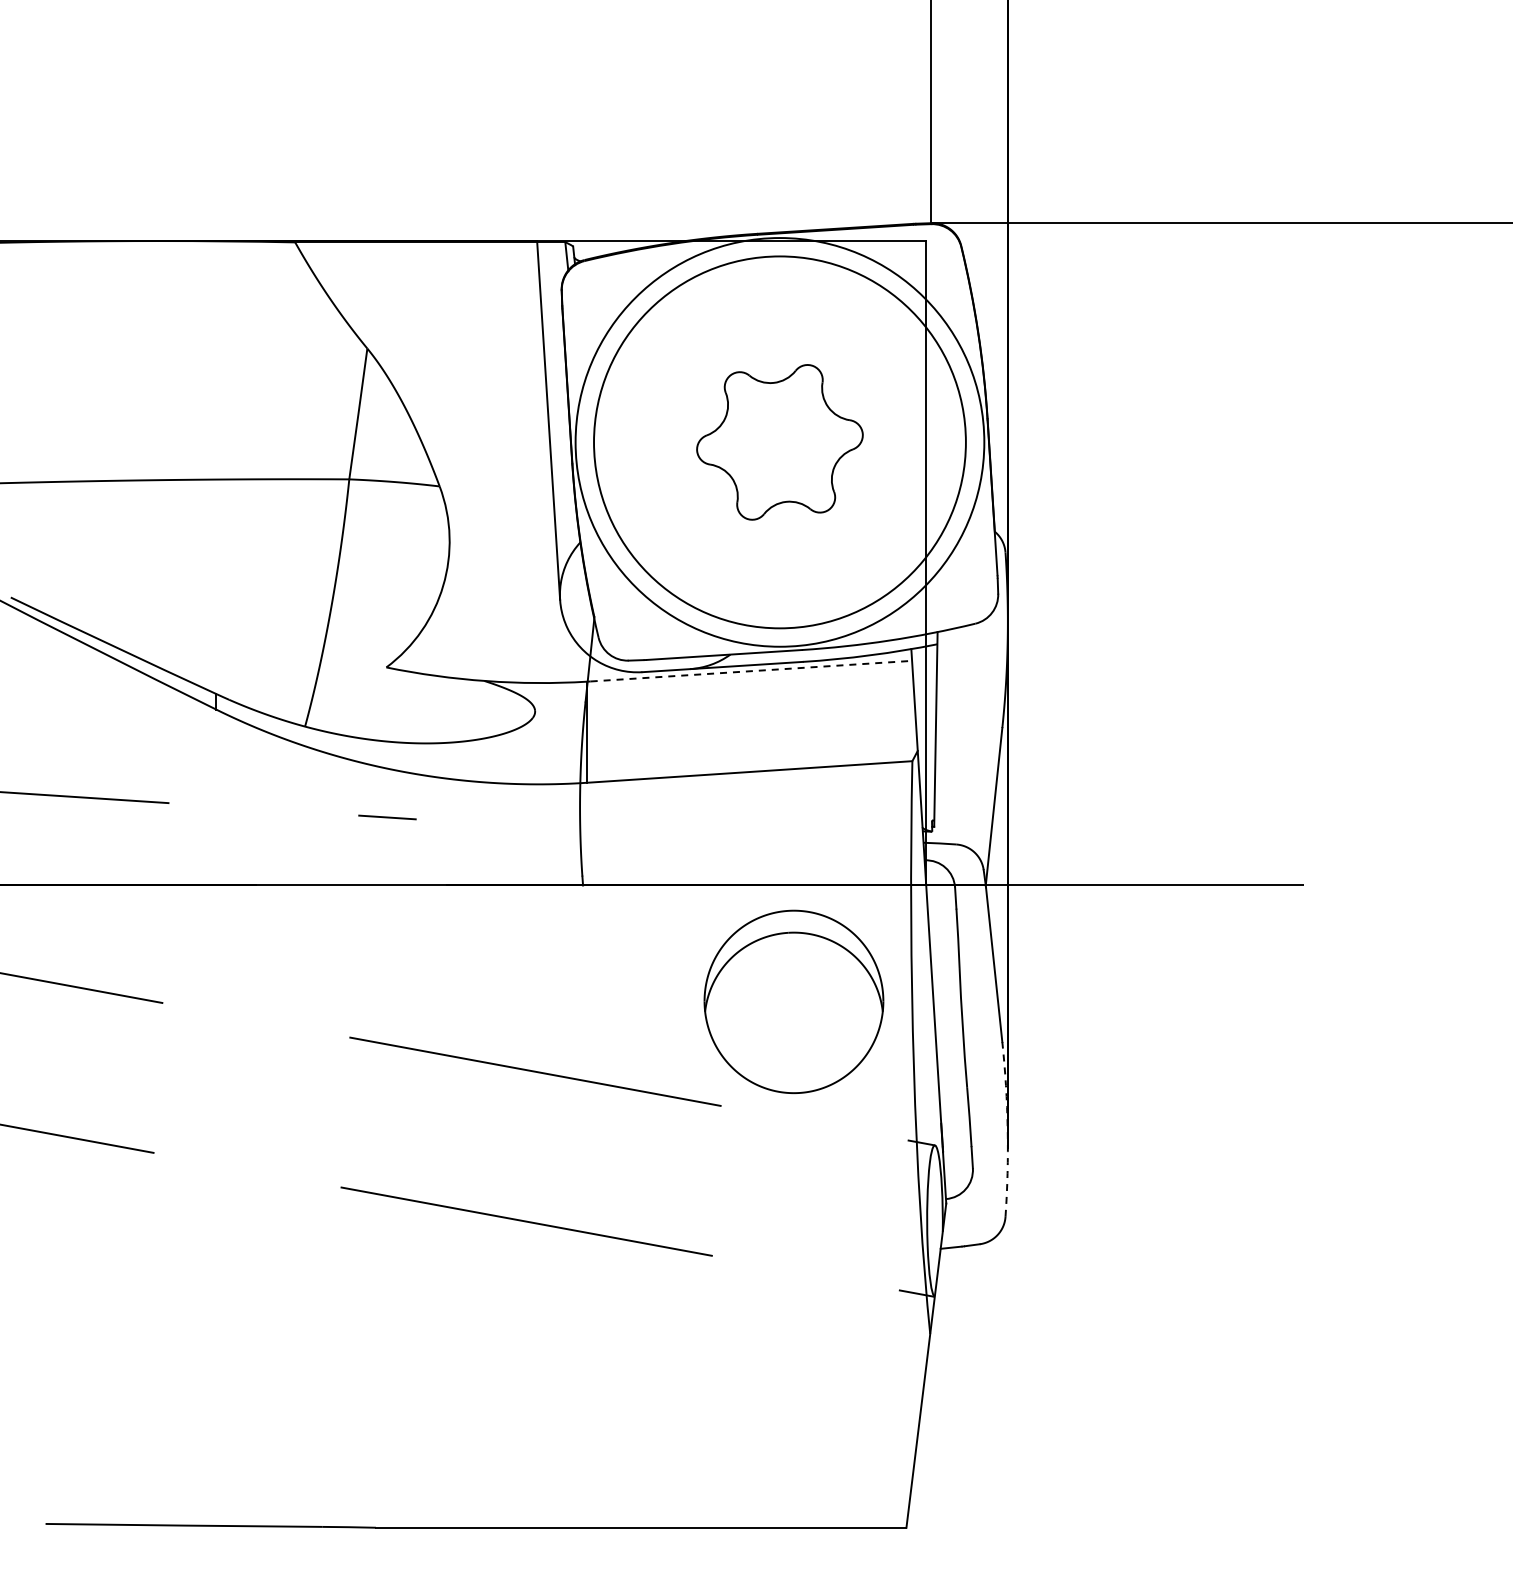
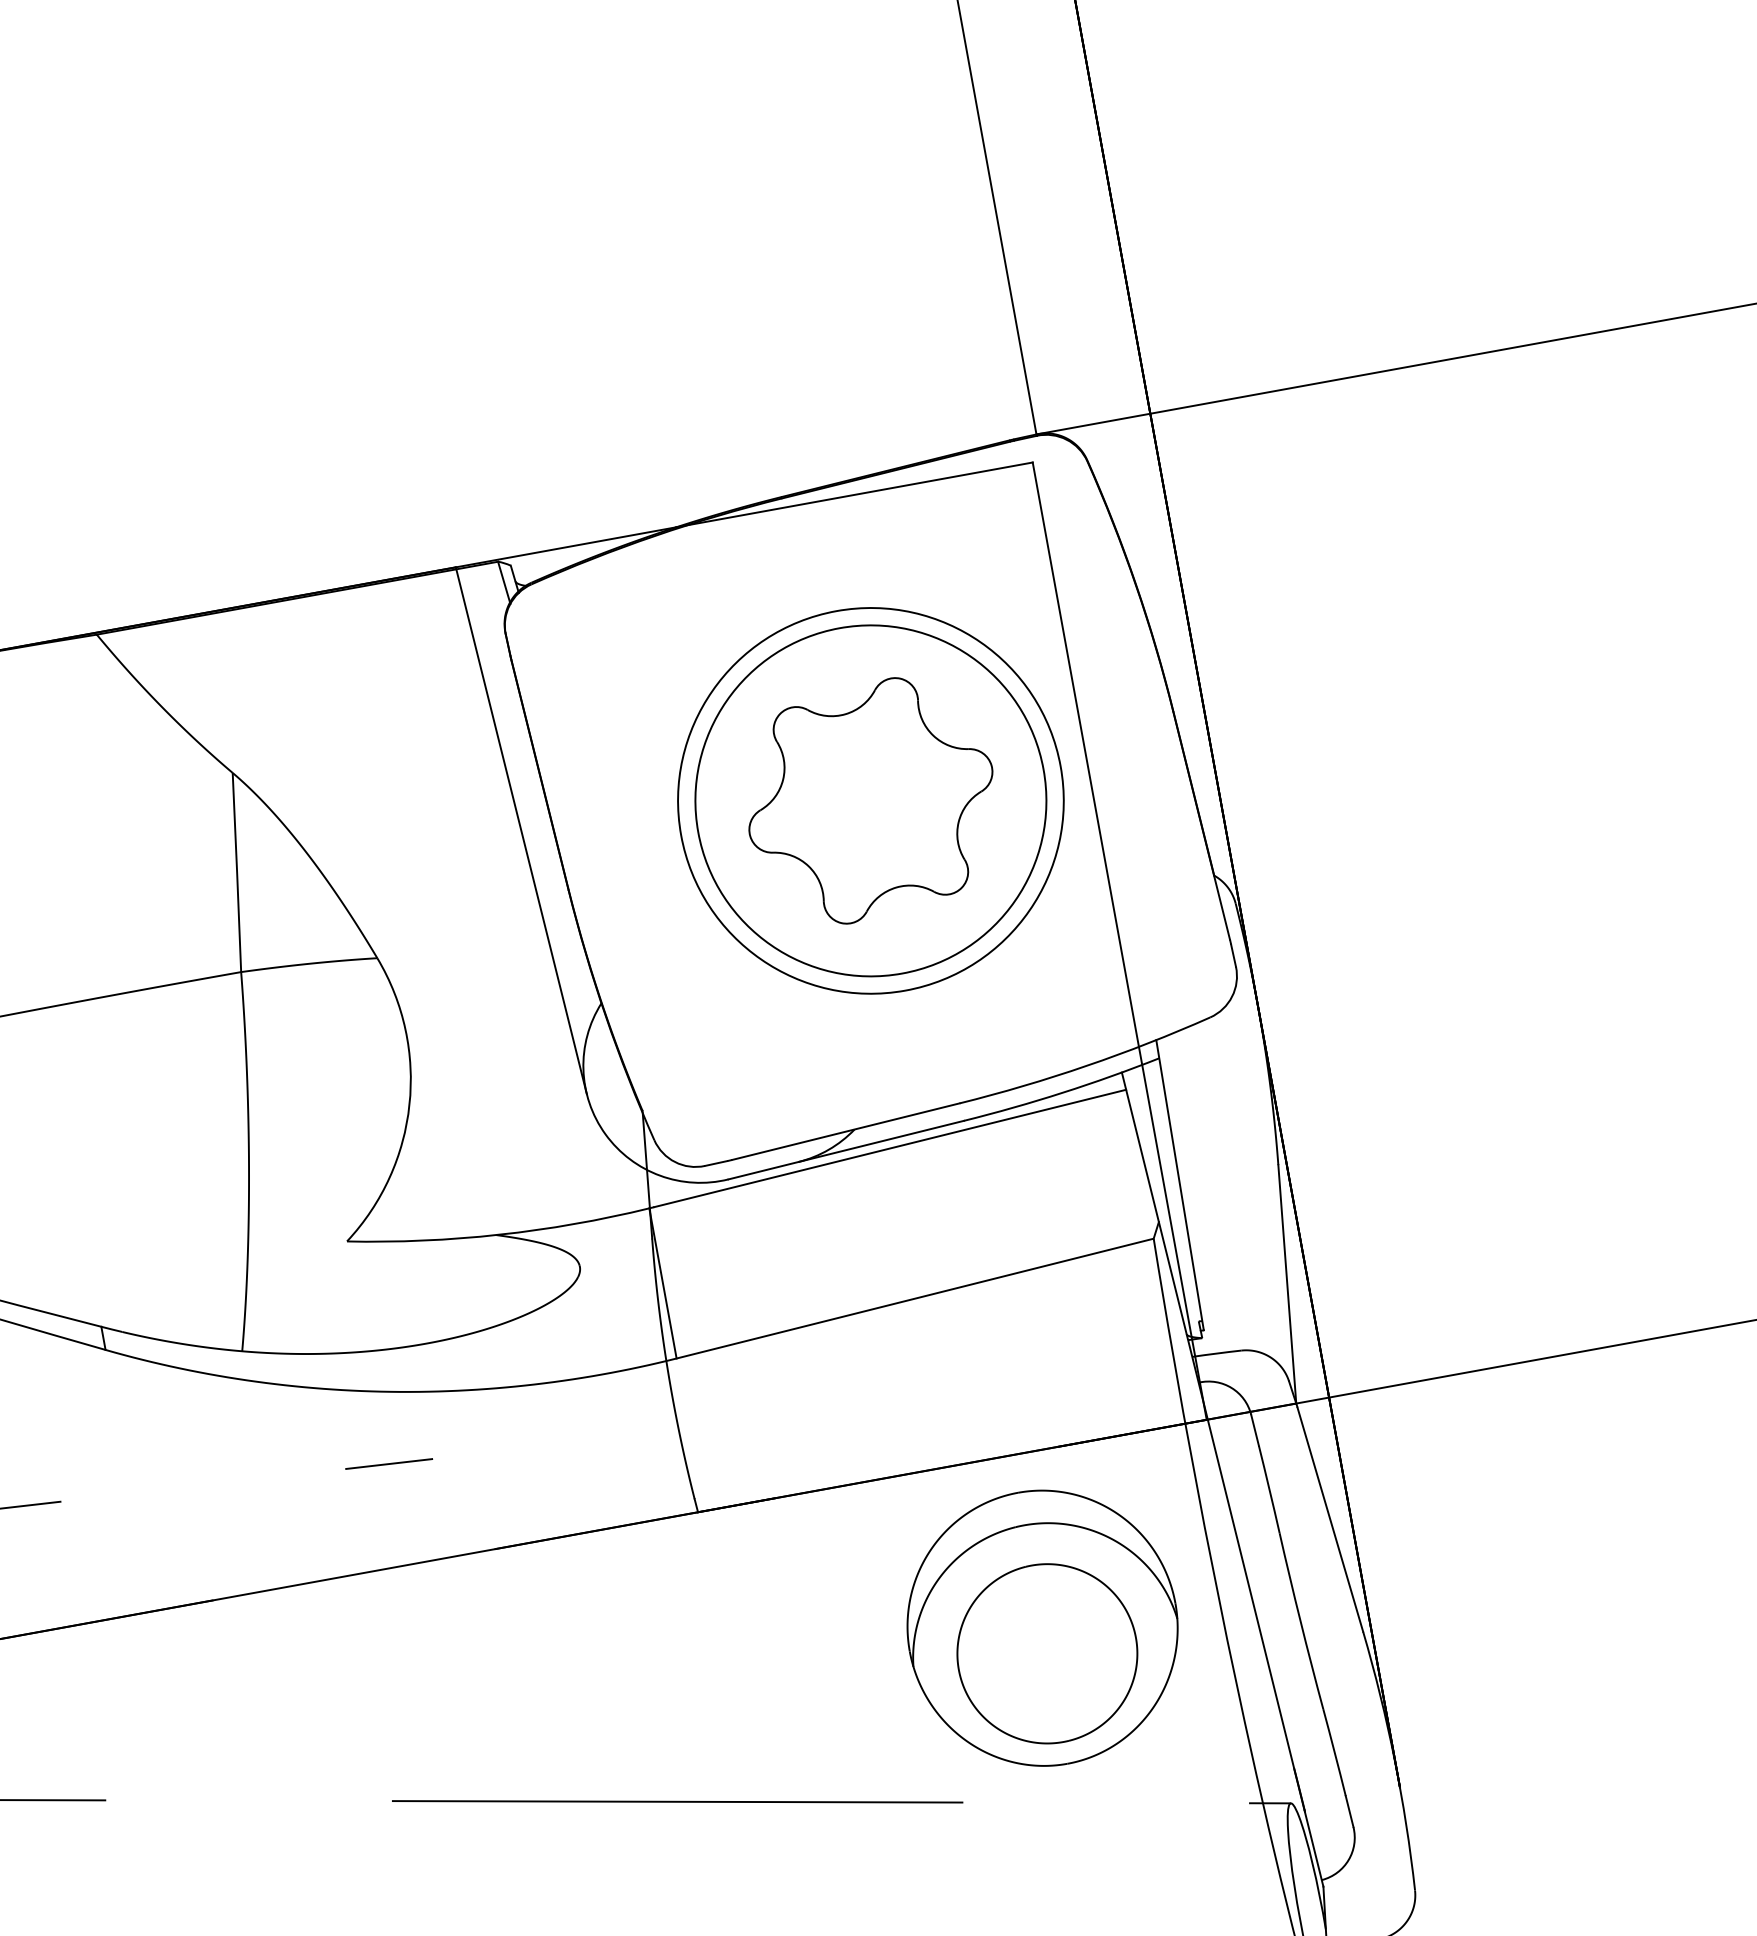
circle: (779, 442) -> (870, 801), size x0.62
circle: (779, 442) -> (870, 801), size x0.62
line: (751, 671) -> (890, 1148), dashed -> solid
part: (793, 1018) -> (1046, 1653), added
arc: (1007, 1129) -> (1394, 1760), dashed -> solid

